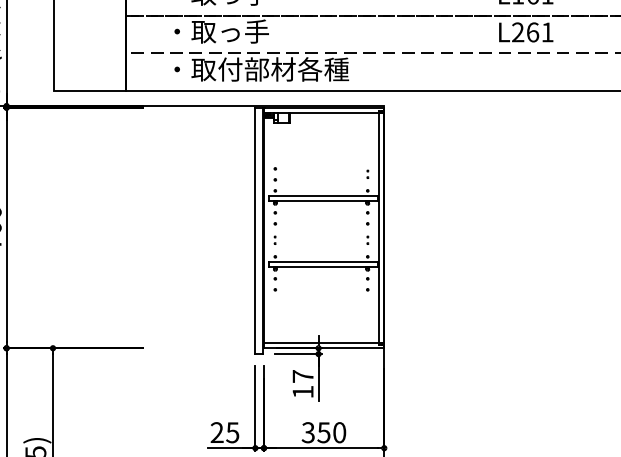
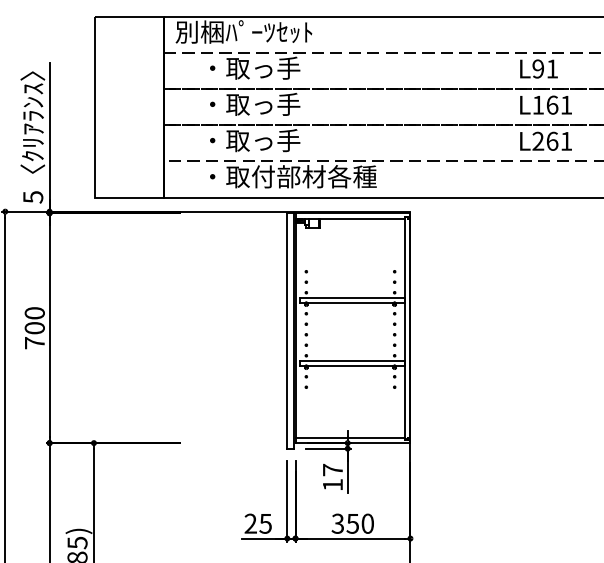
part: (367, 173) -> (394, 276), size x1.67
part: (274, 239) -> (305, 339), size x1.67
part: (367, 239) -> (394, 339), size x1.67

